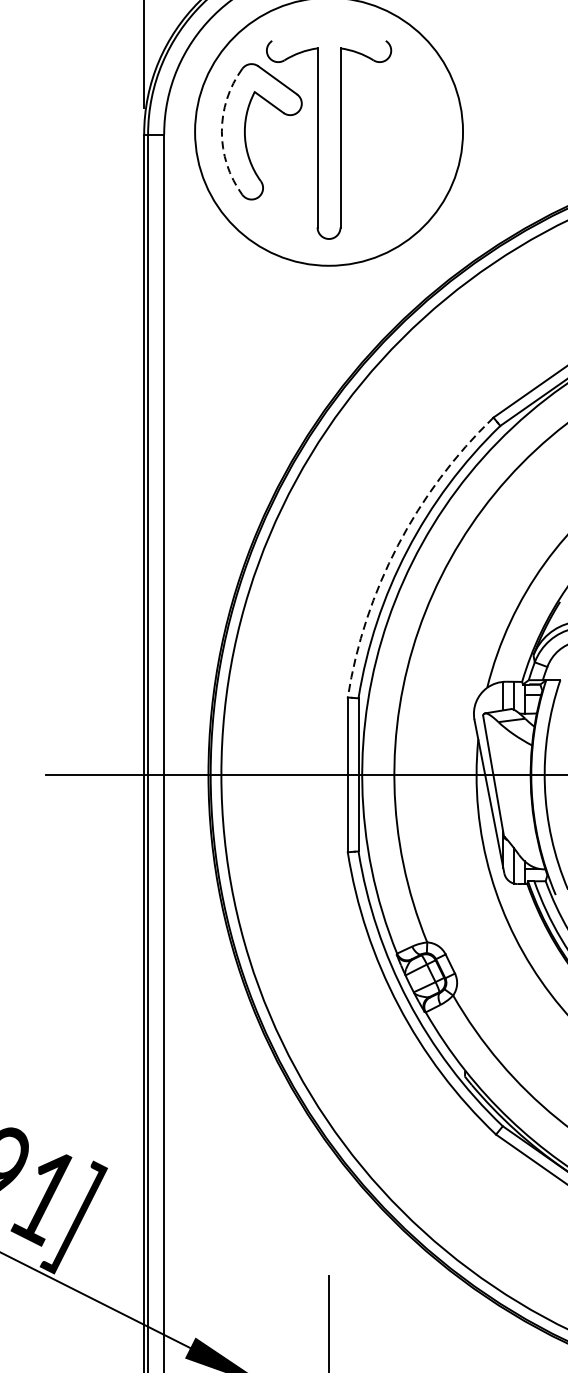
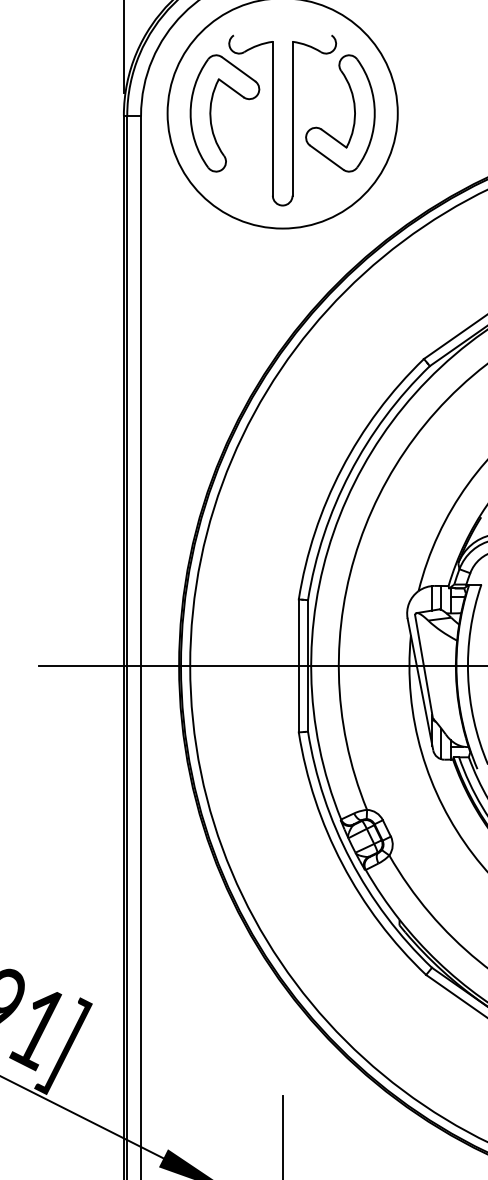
part: (411, 127) -> (353, 109), added
arc: (221, 131) -> (190, 113), dashed -> solid
arc: (397, 546) -> (341, 469), dashed -> solid

